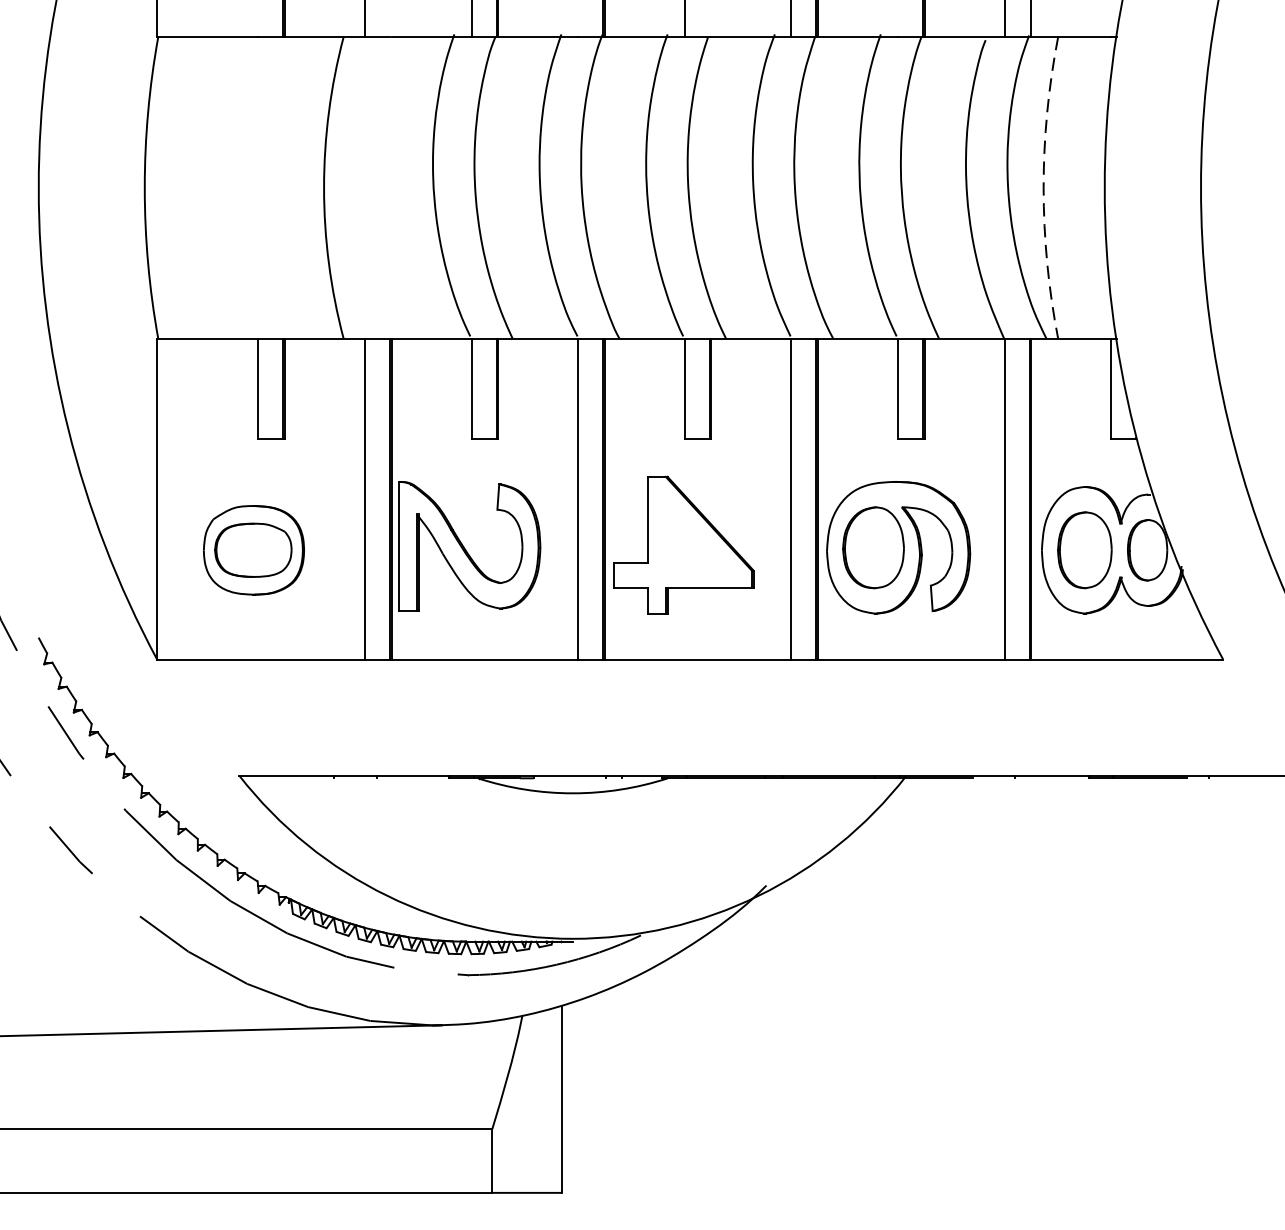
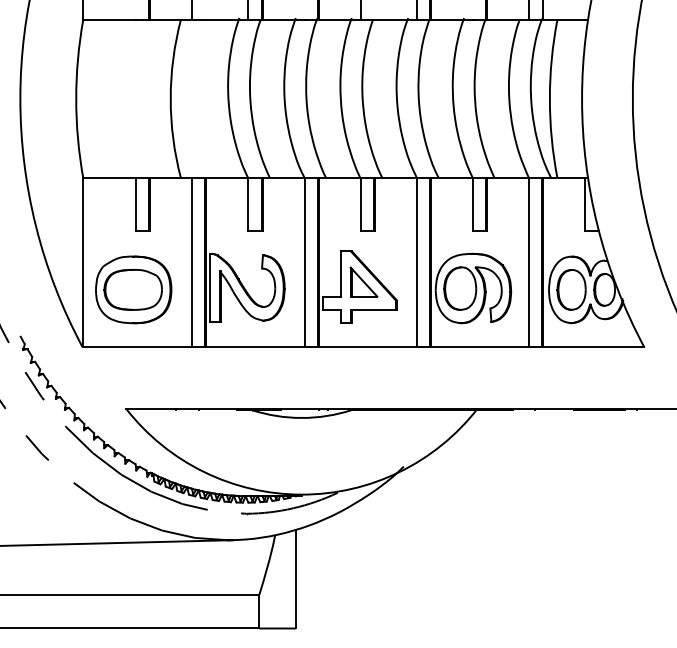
arc: (1042, 187) -> (549, 98), dashed -> solid
part: (689, 534) -> (363, 281), added
part: (253, 549) -> (133, 289), size x1.43

